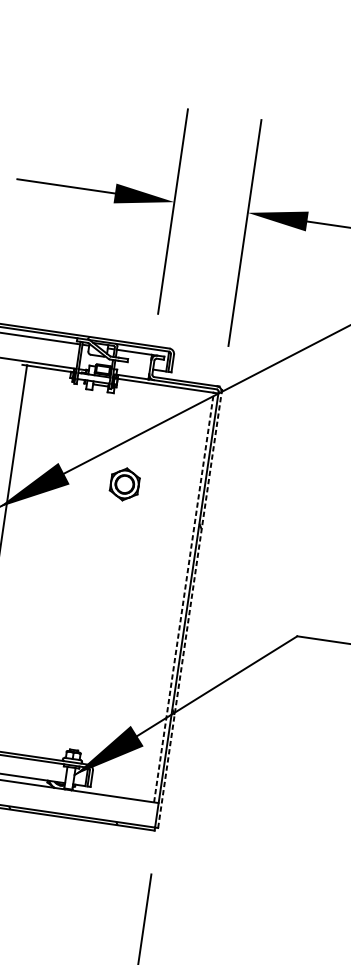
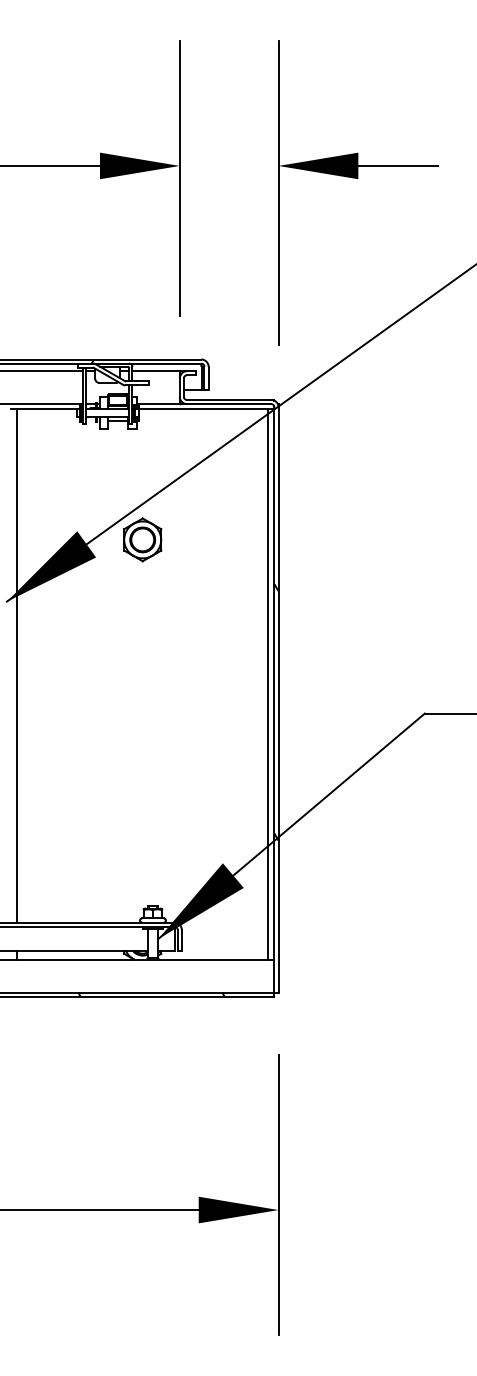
part: (124, 484) -> (142, 539), moved
line: (184, 596) -> (268, 683), dashed -> solid
line: (189, 609) -> (278, 699), dashed -> solid

